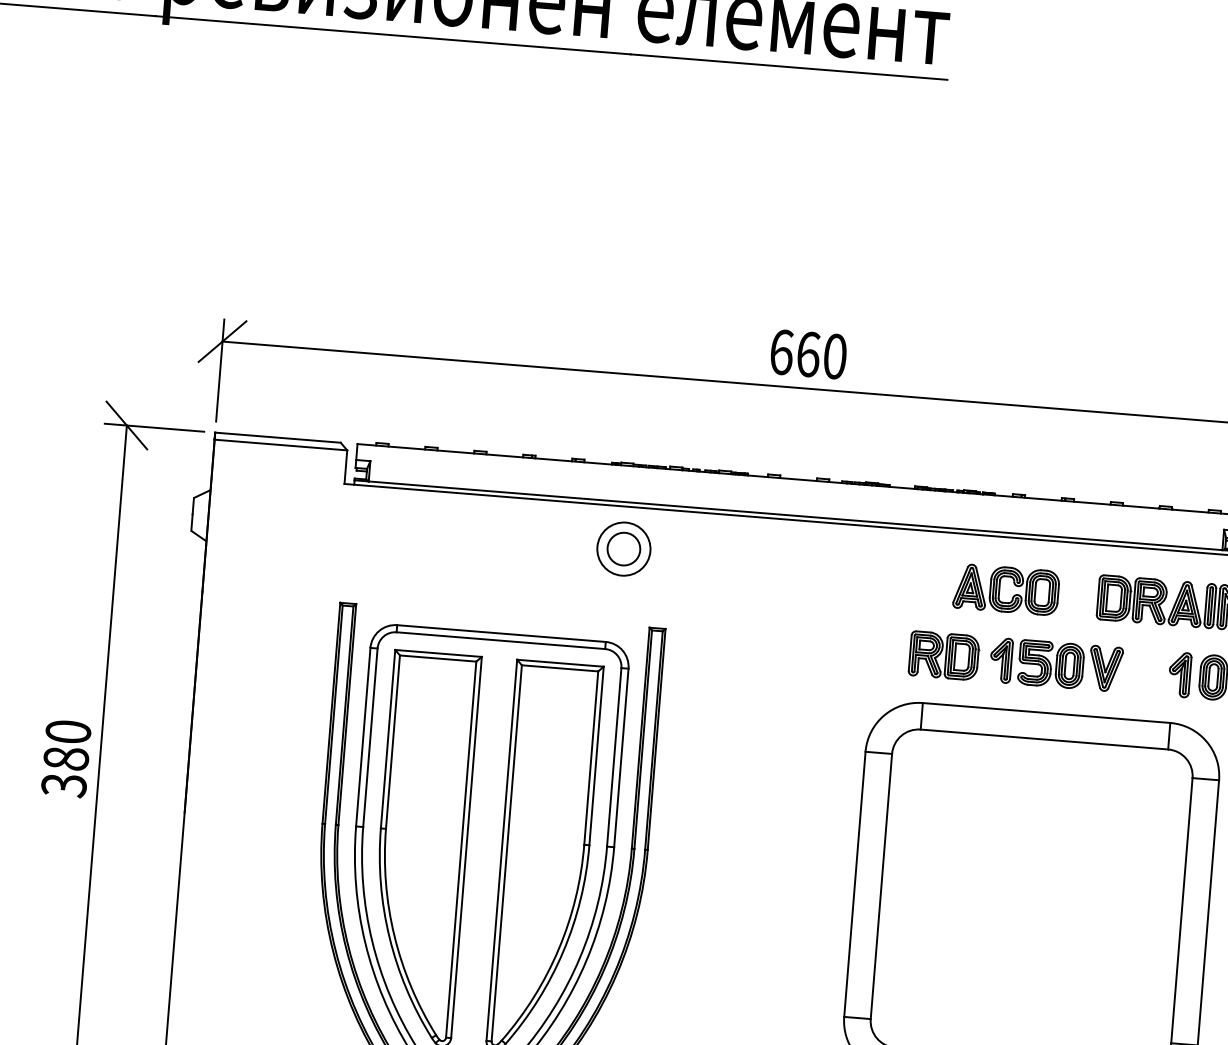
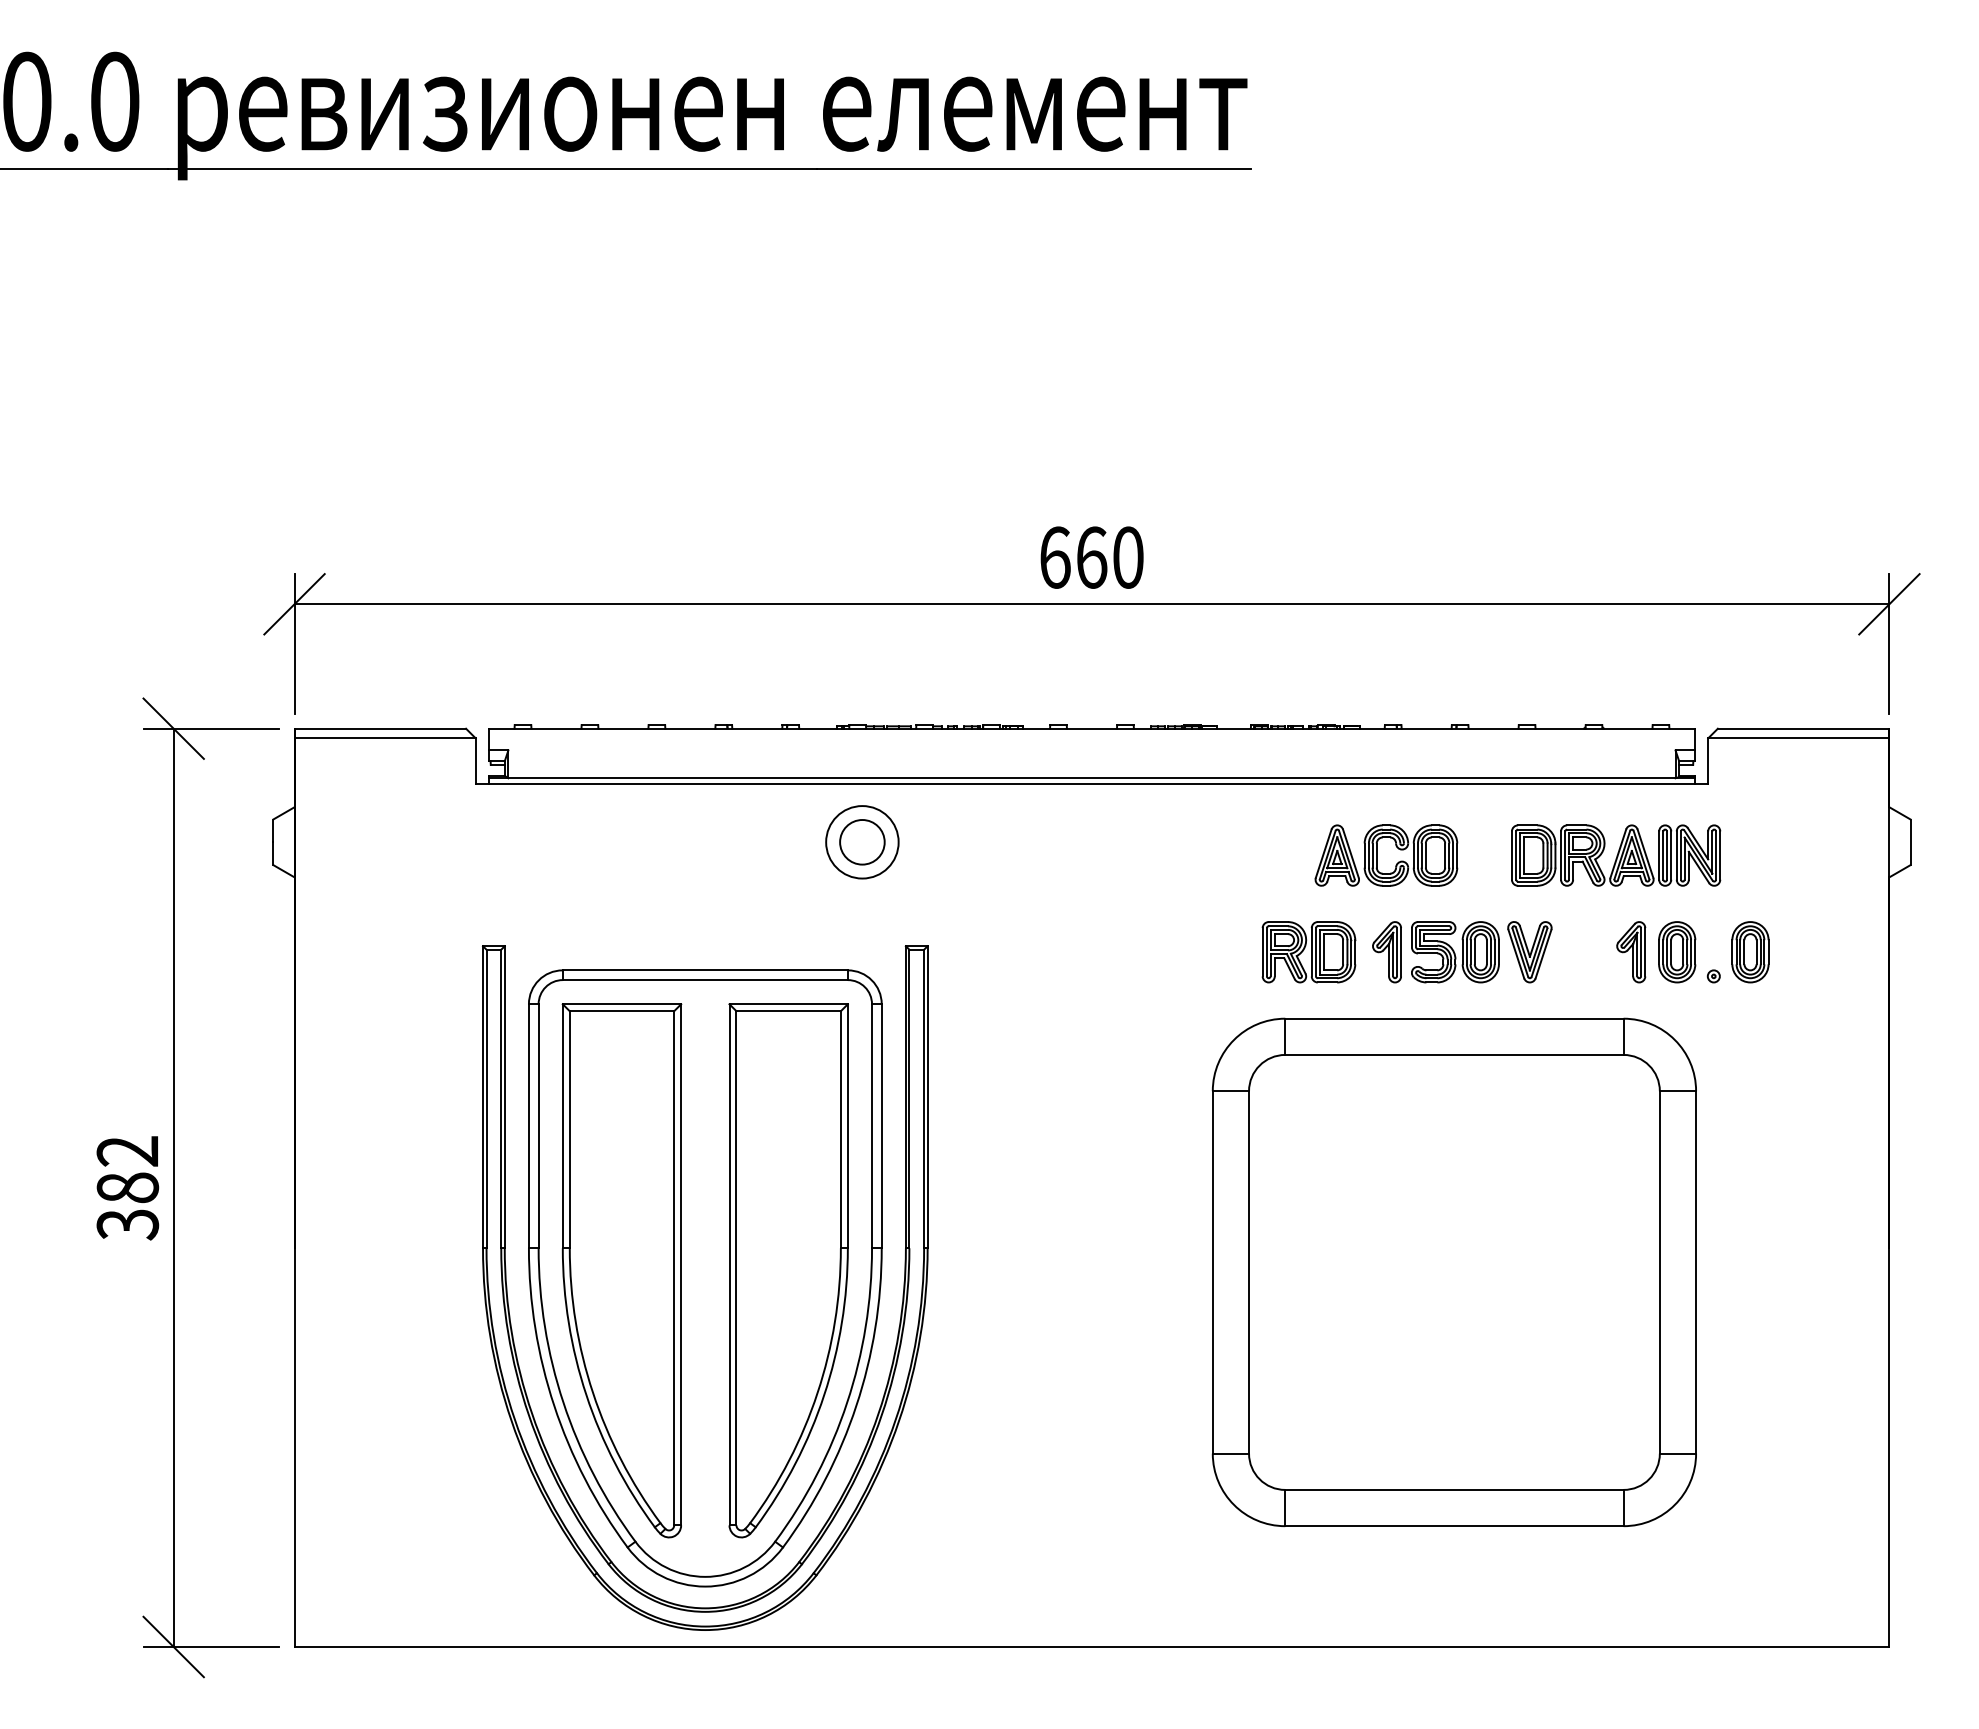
text: (68, 732) -> (127, 1151), 380 -> 382

